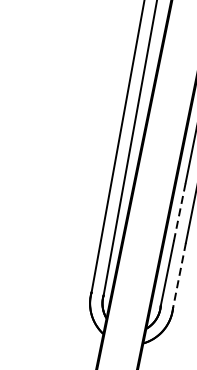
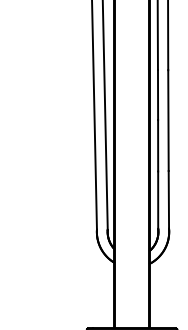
line: (180, 211) -> (158, 145), dashed -> solid
line: (179, 275) -> (168, 199), dashed -> solid

